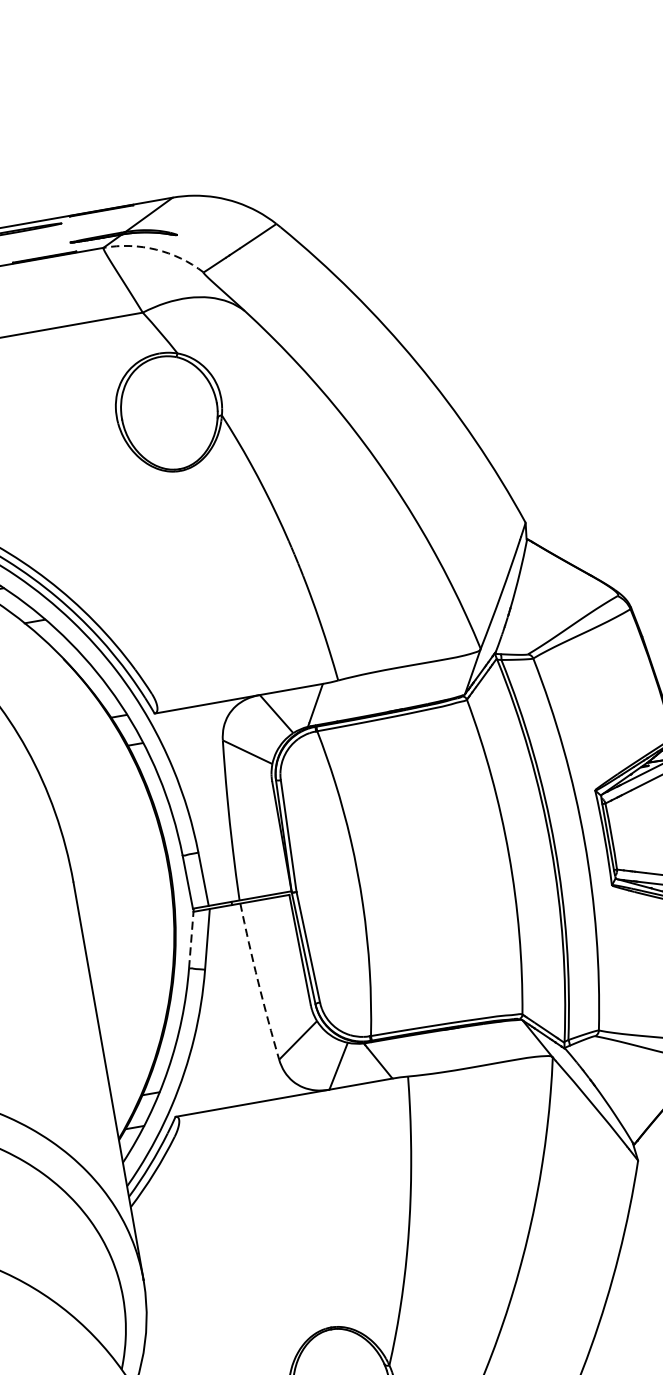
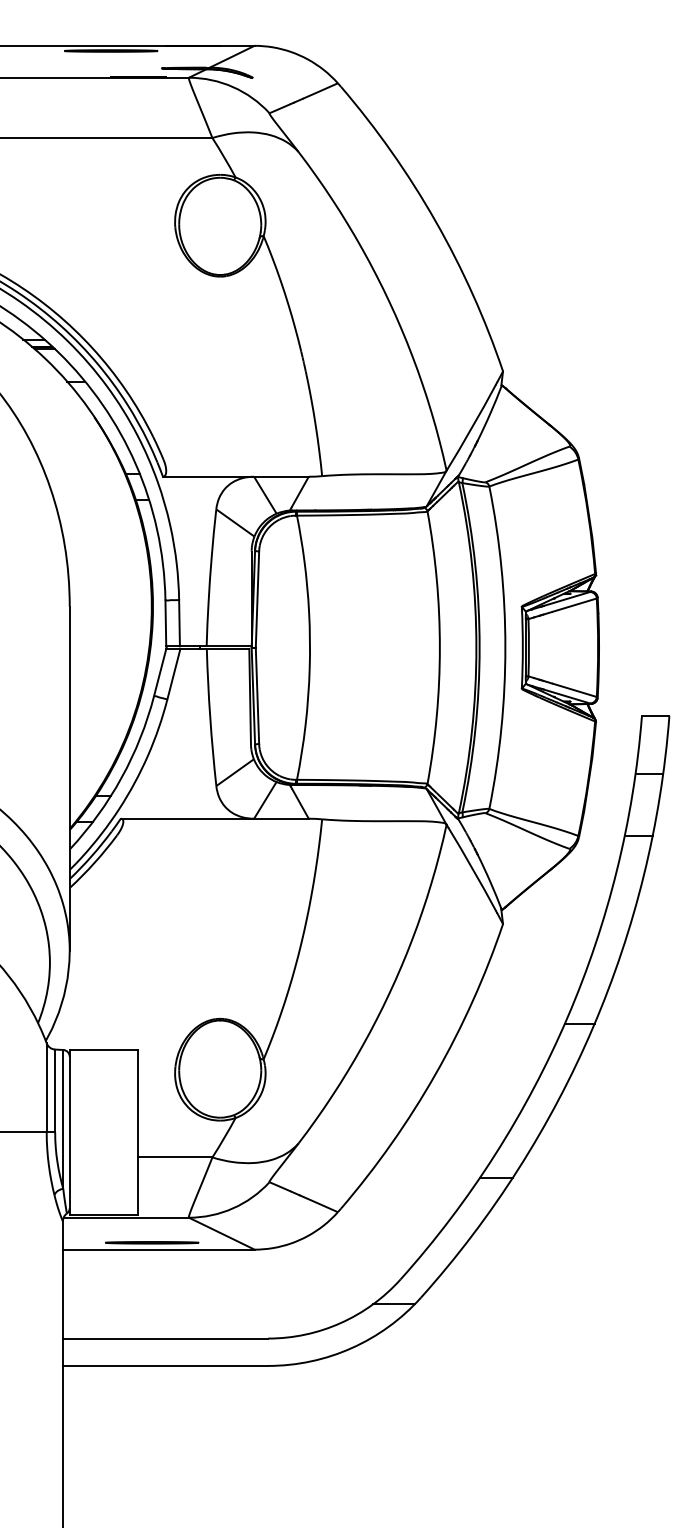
arc: (155, 250) -> (232, 87), dashed -> solid
line: (191, 938) -> (160, 671), dashed -> solid
arc: (258, 981) -> (210, 717), dashed -> solid

